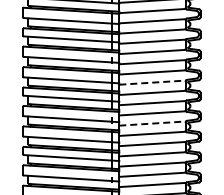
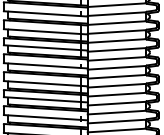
line: (153, 82) -> (117, 85), dashed -> solid
line: (153, 123) -> (117, 121), dashed -> solid

